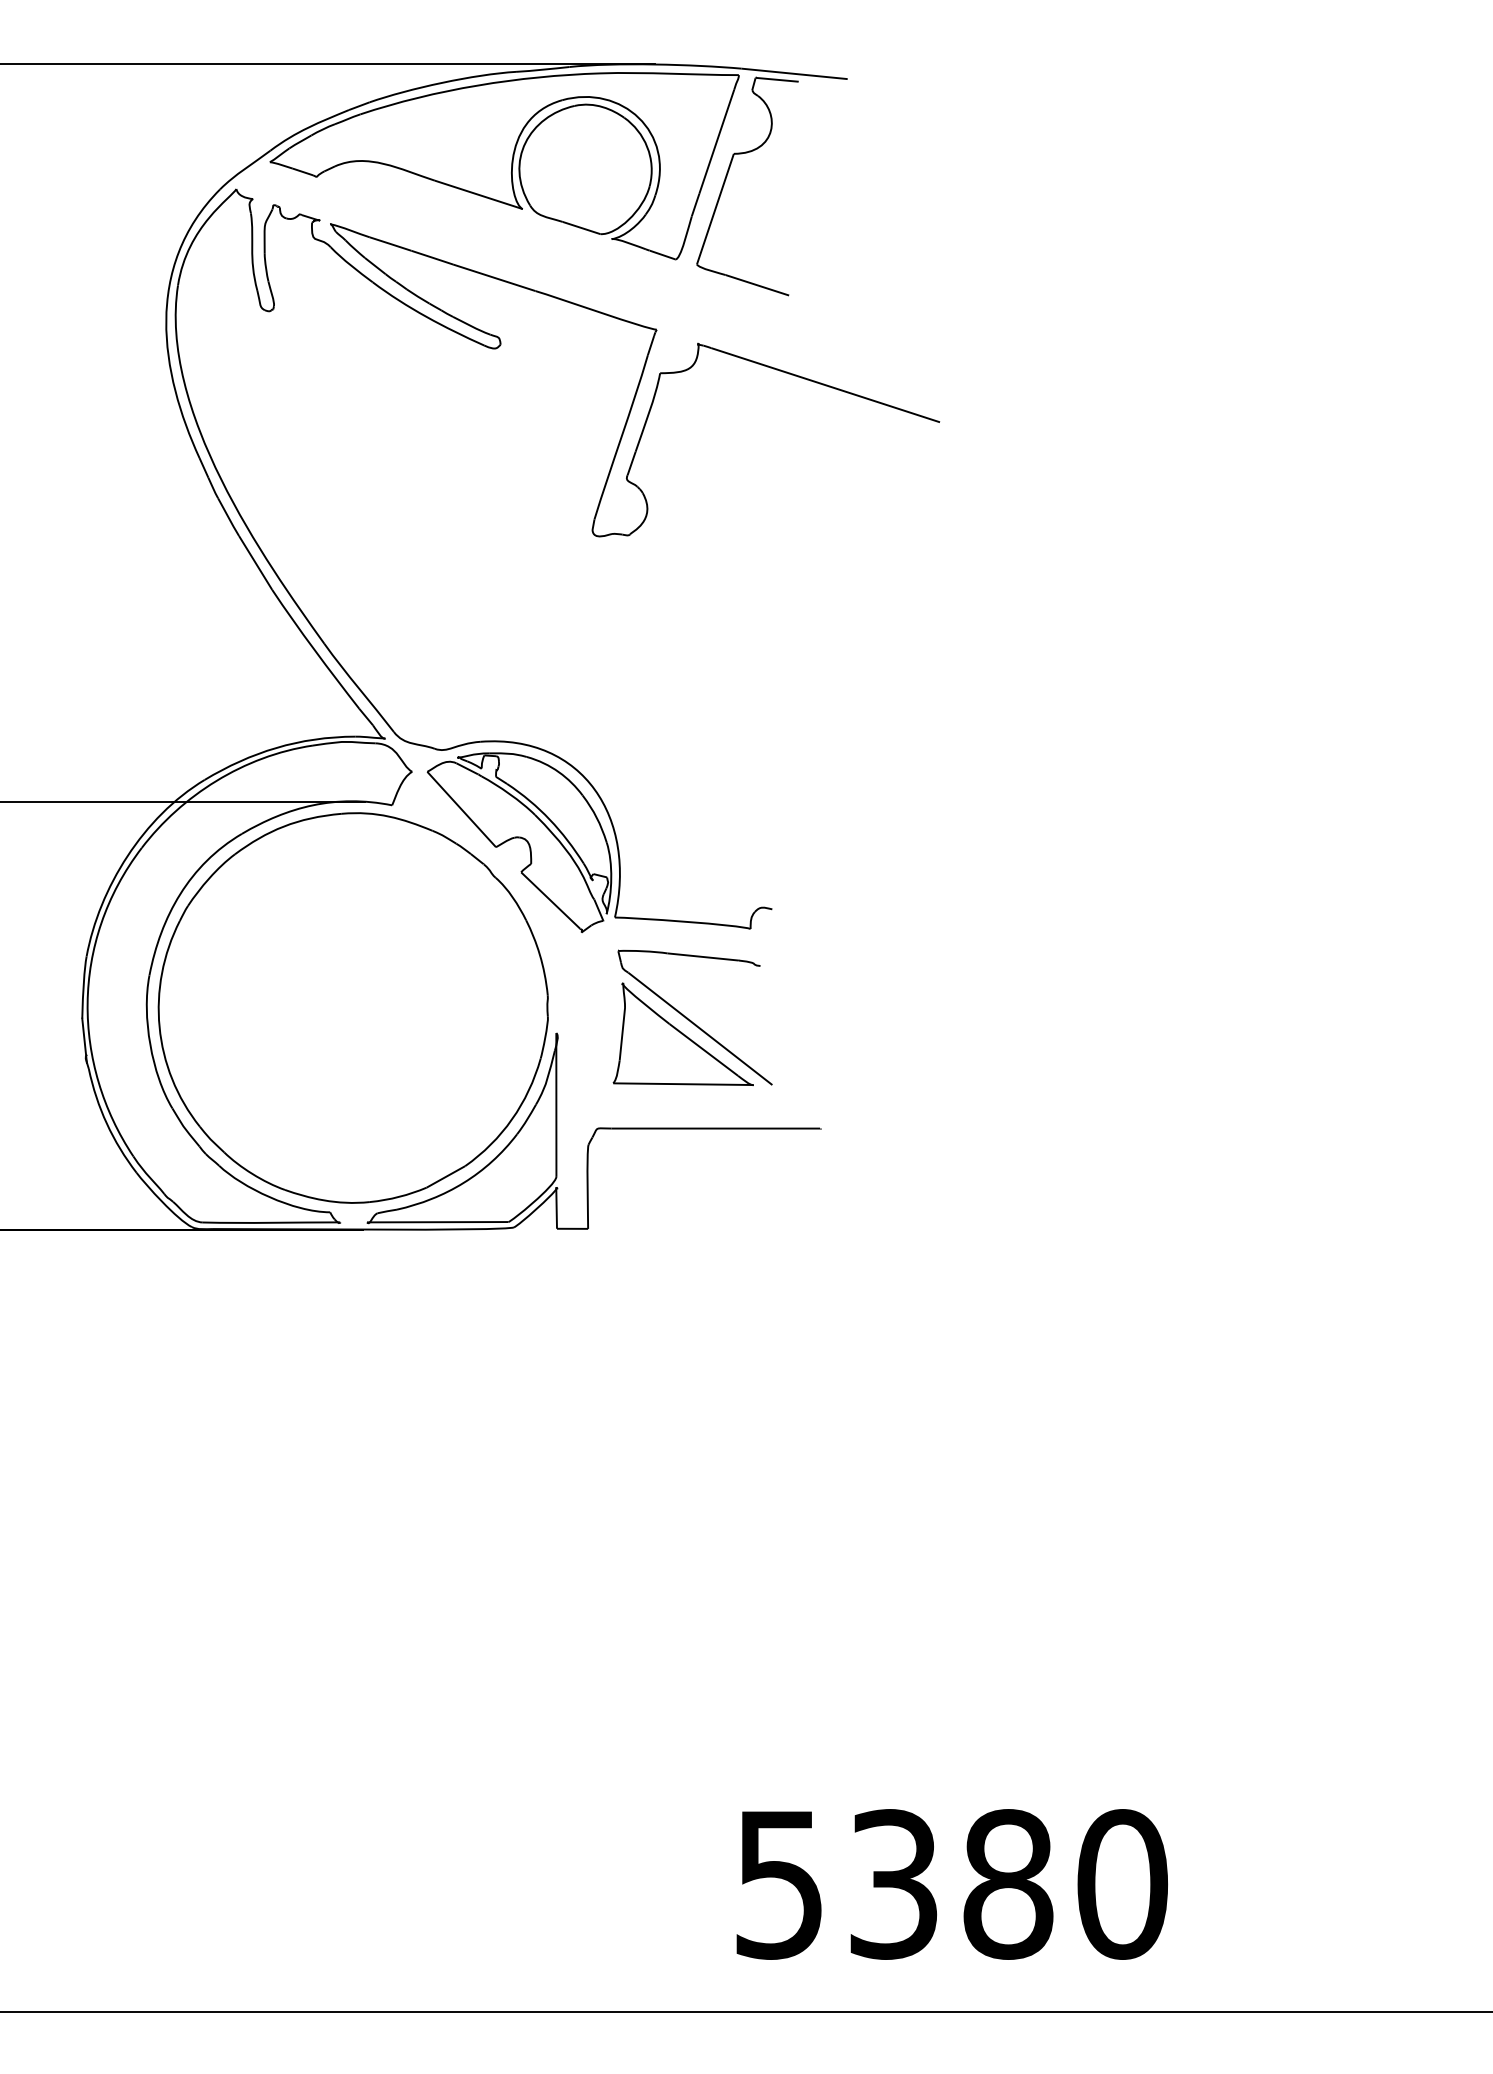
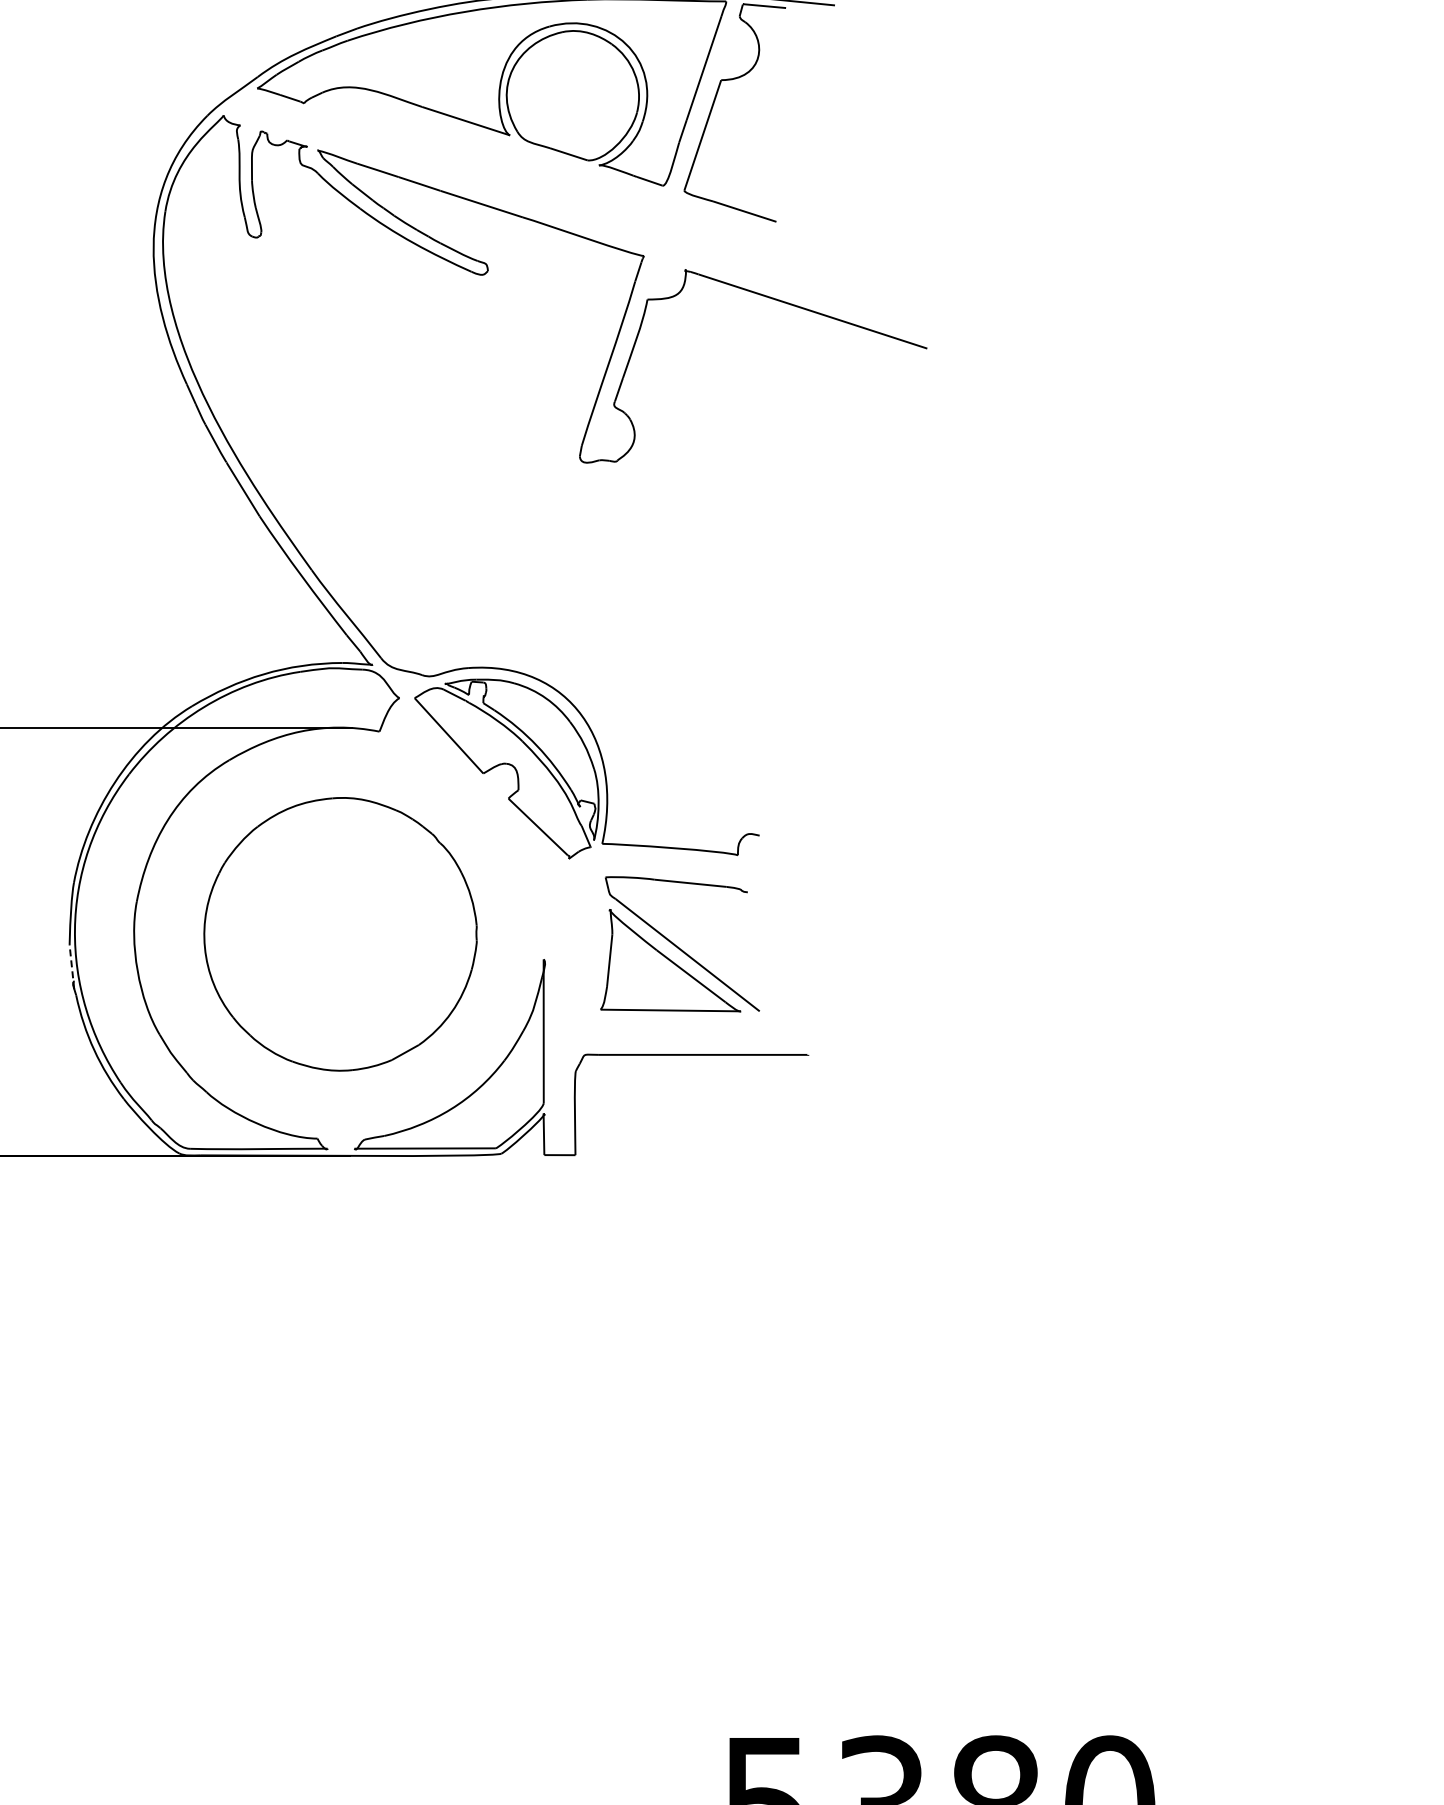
part: (352, 1007) -> (339, 933), size x0.7
line: (84, 1040) -> (71, 966), solid -> dashed

